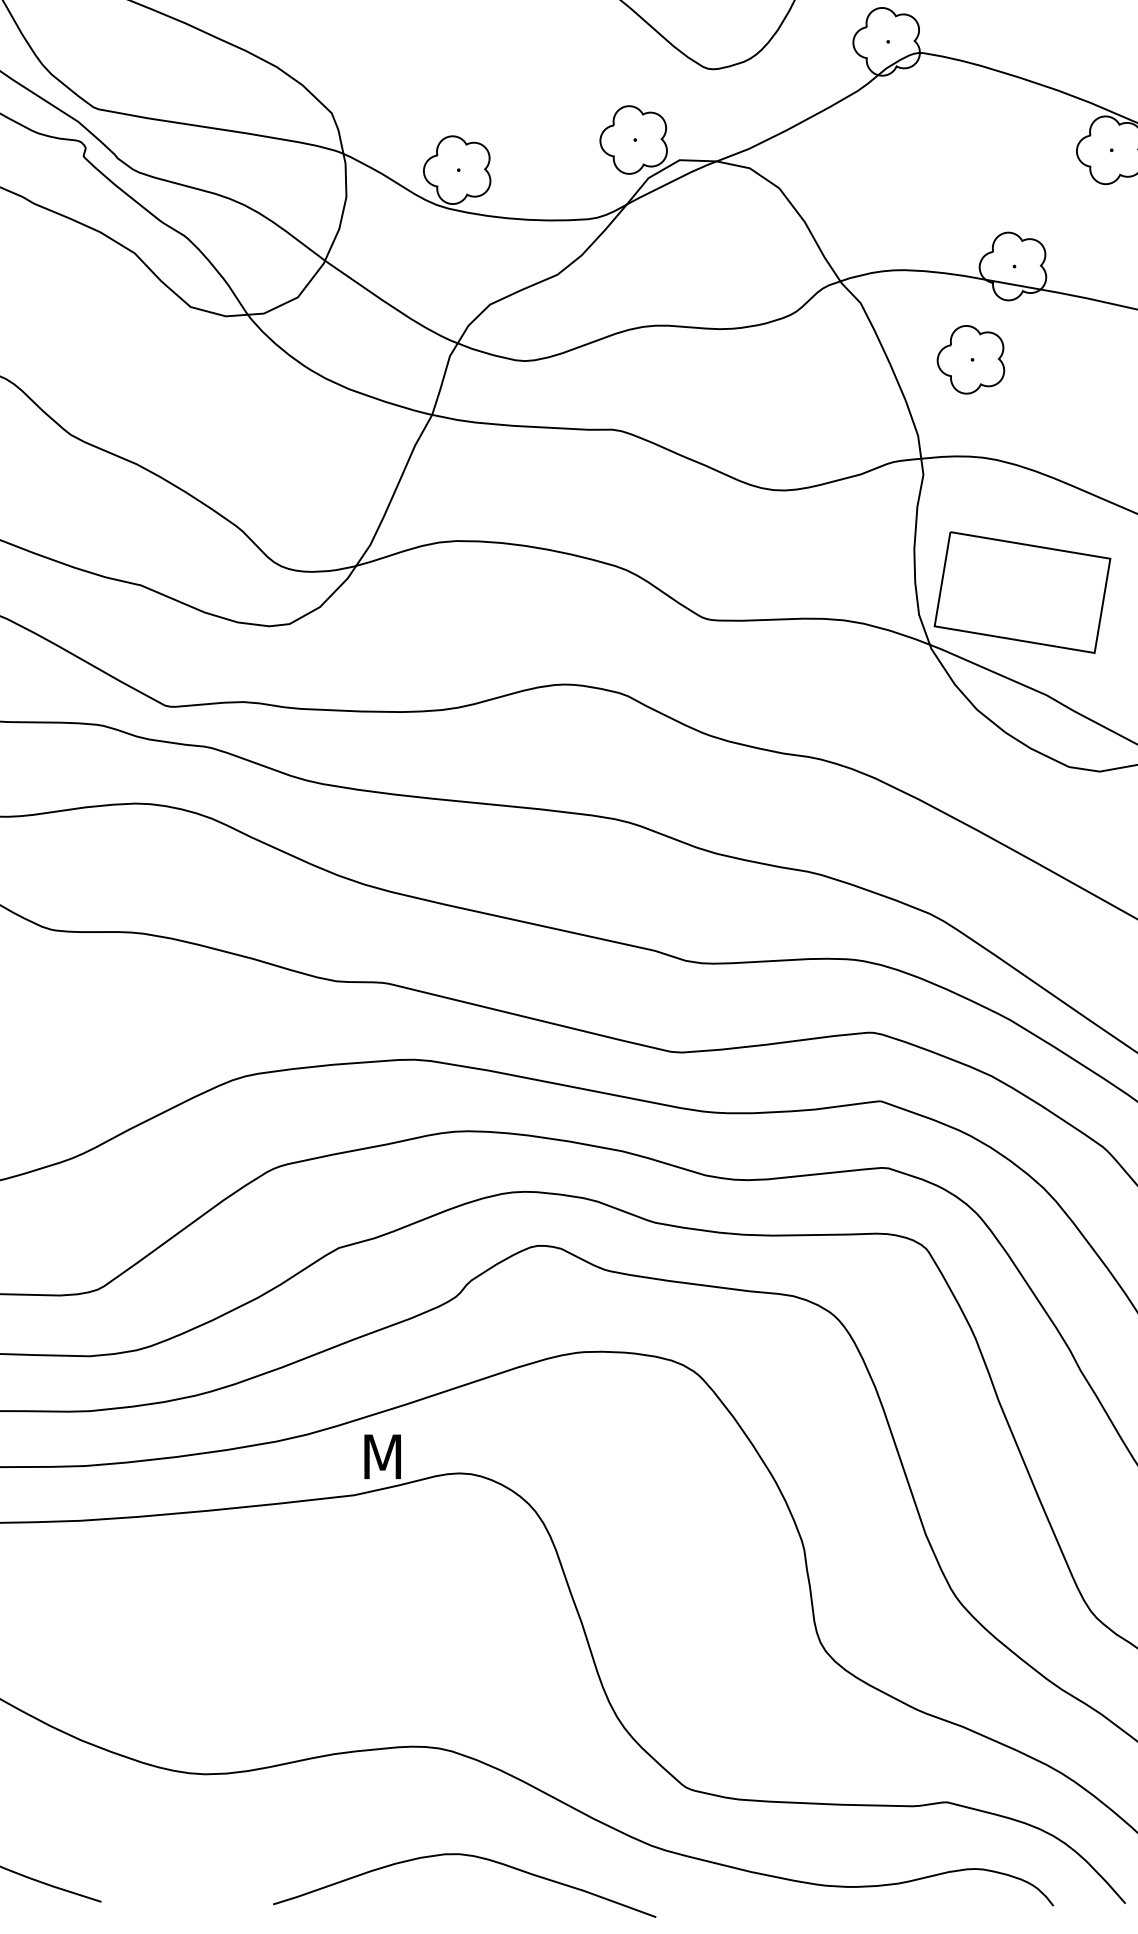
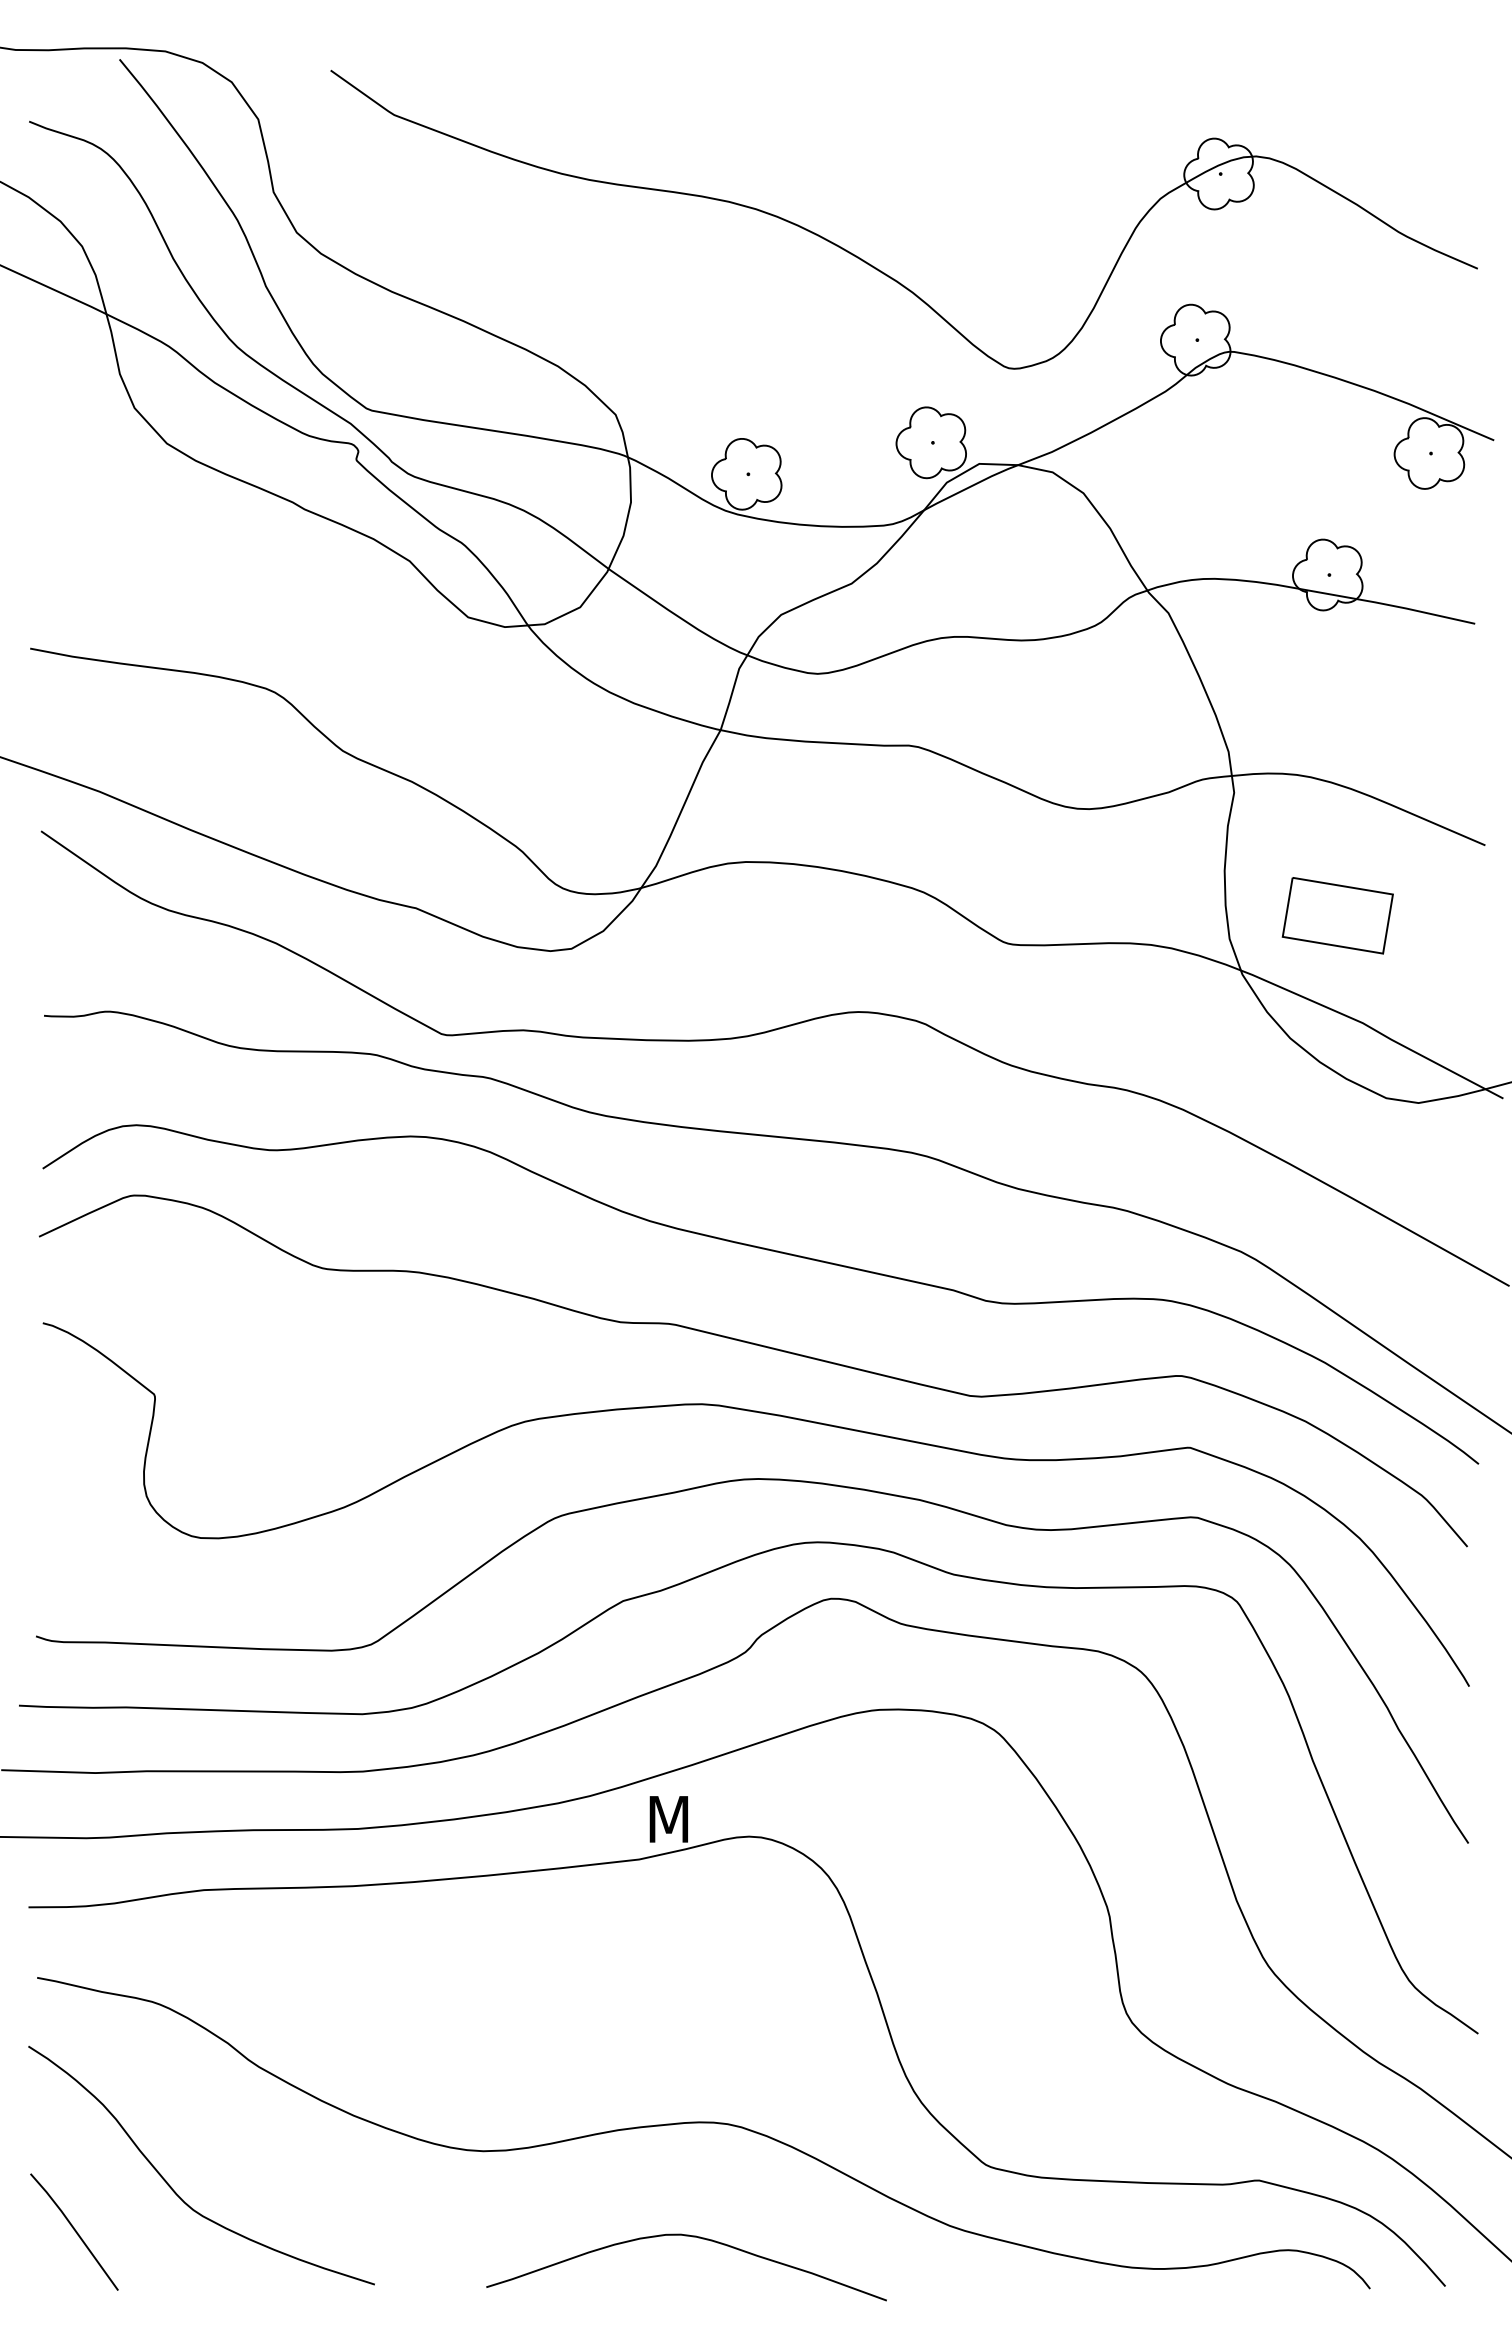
part: (970, 359) -> (1283, 672), removed
part: (1022, 592) -> (1337, 915), size x0.6
curve: (470, 1856) -> (692, 2237), moved

